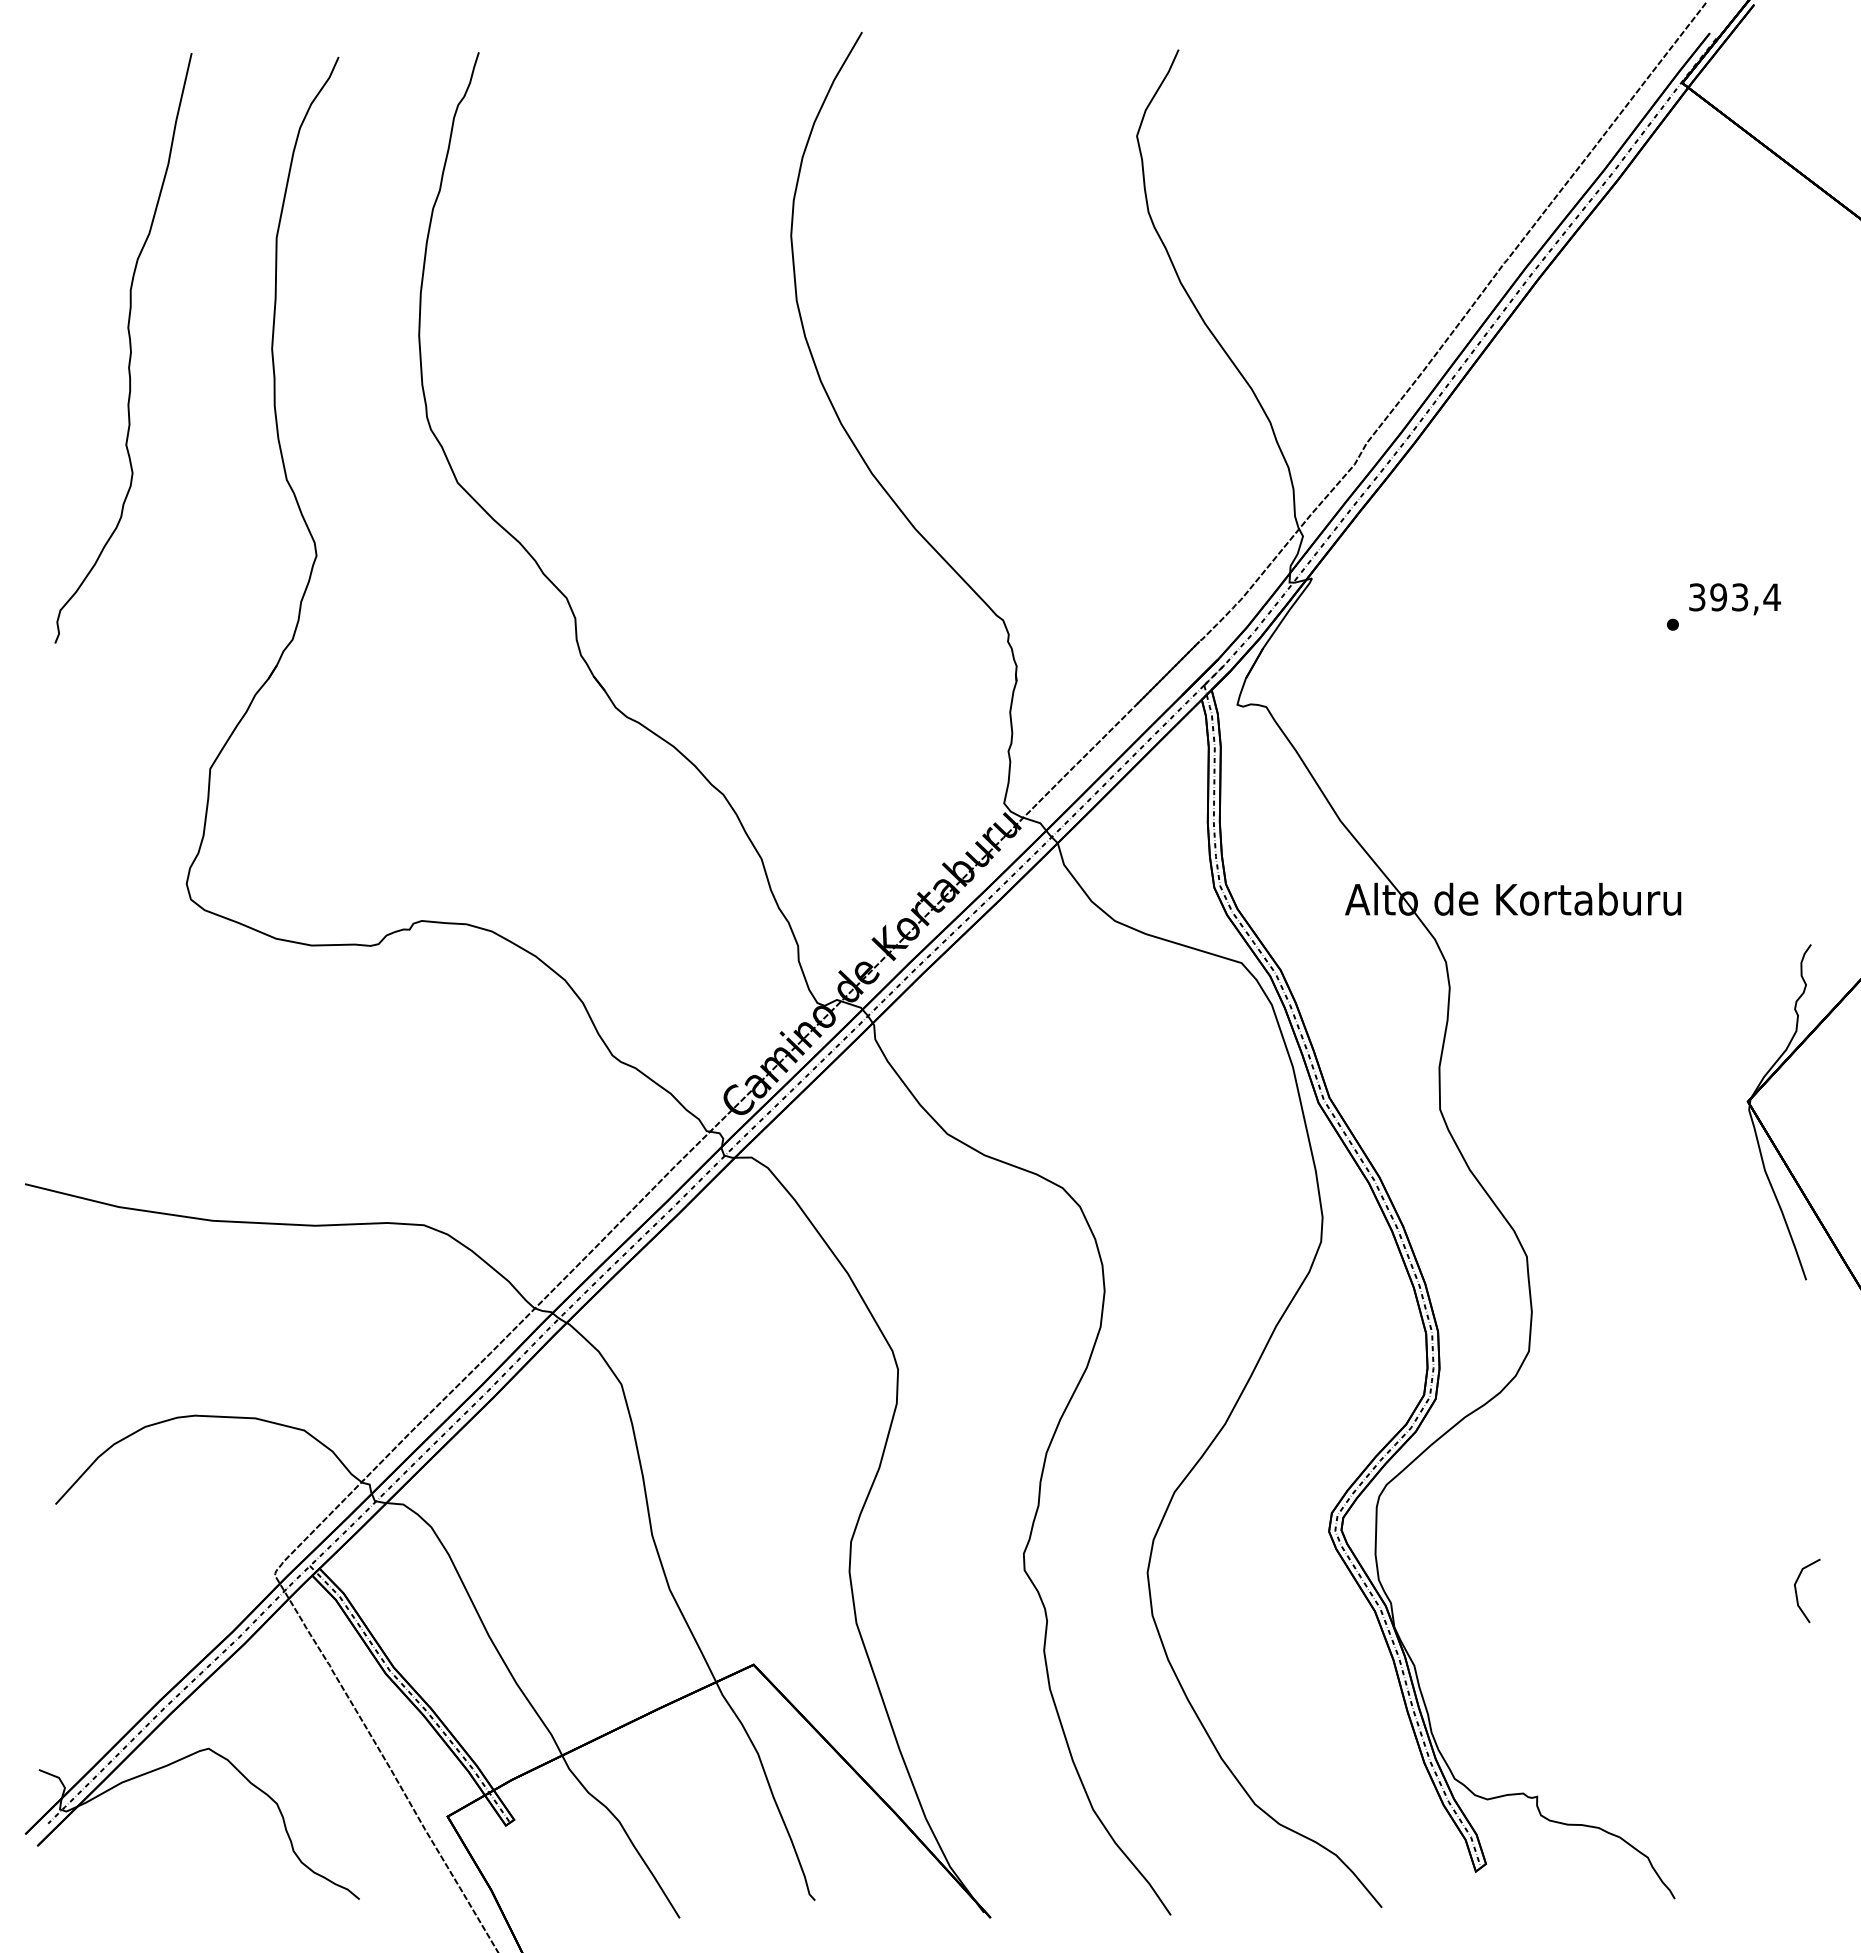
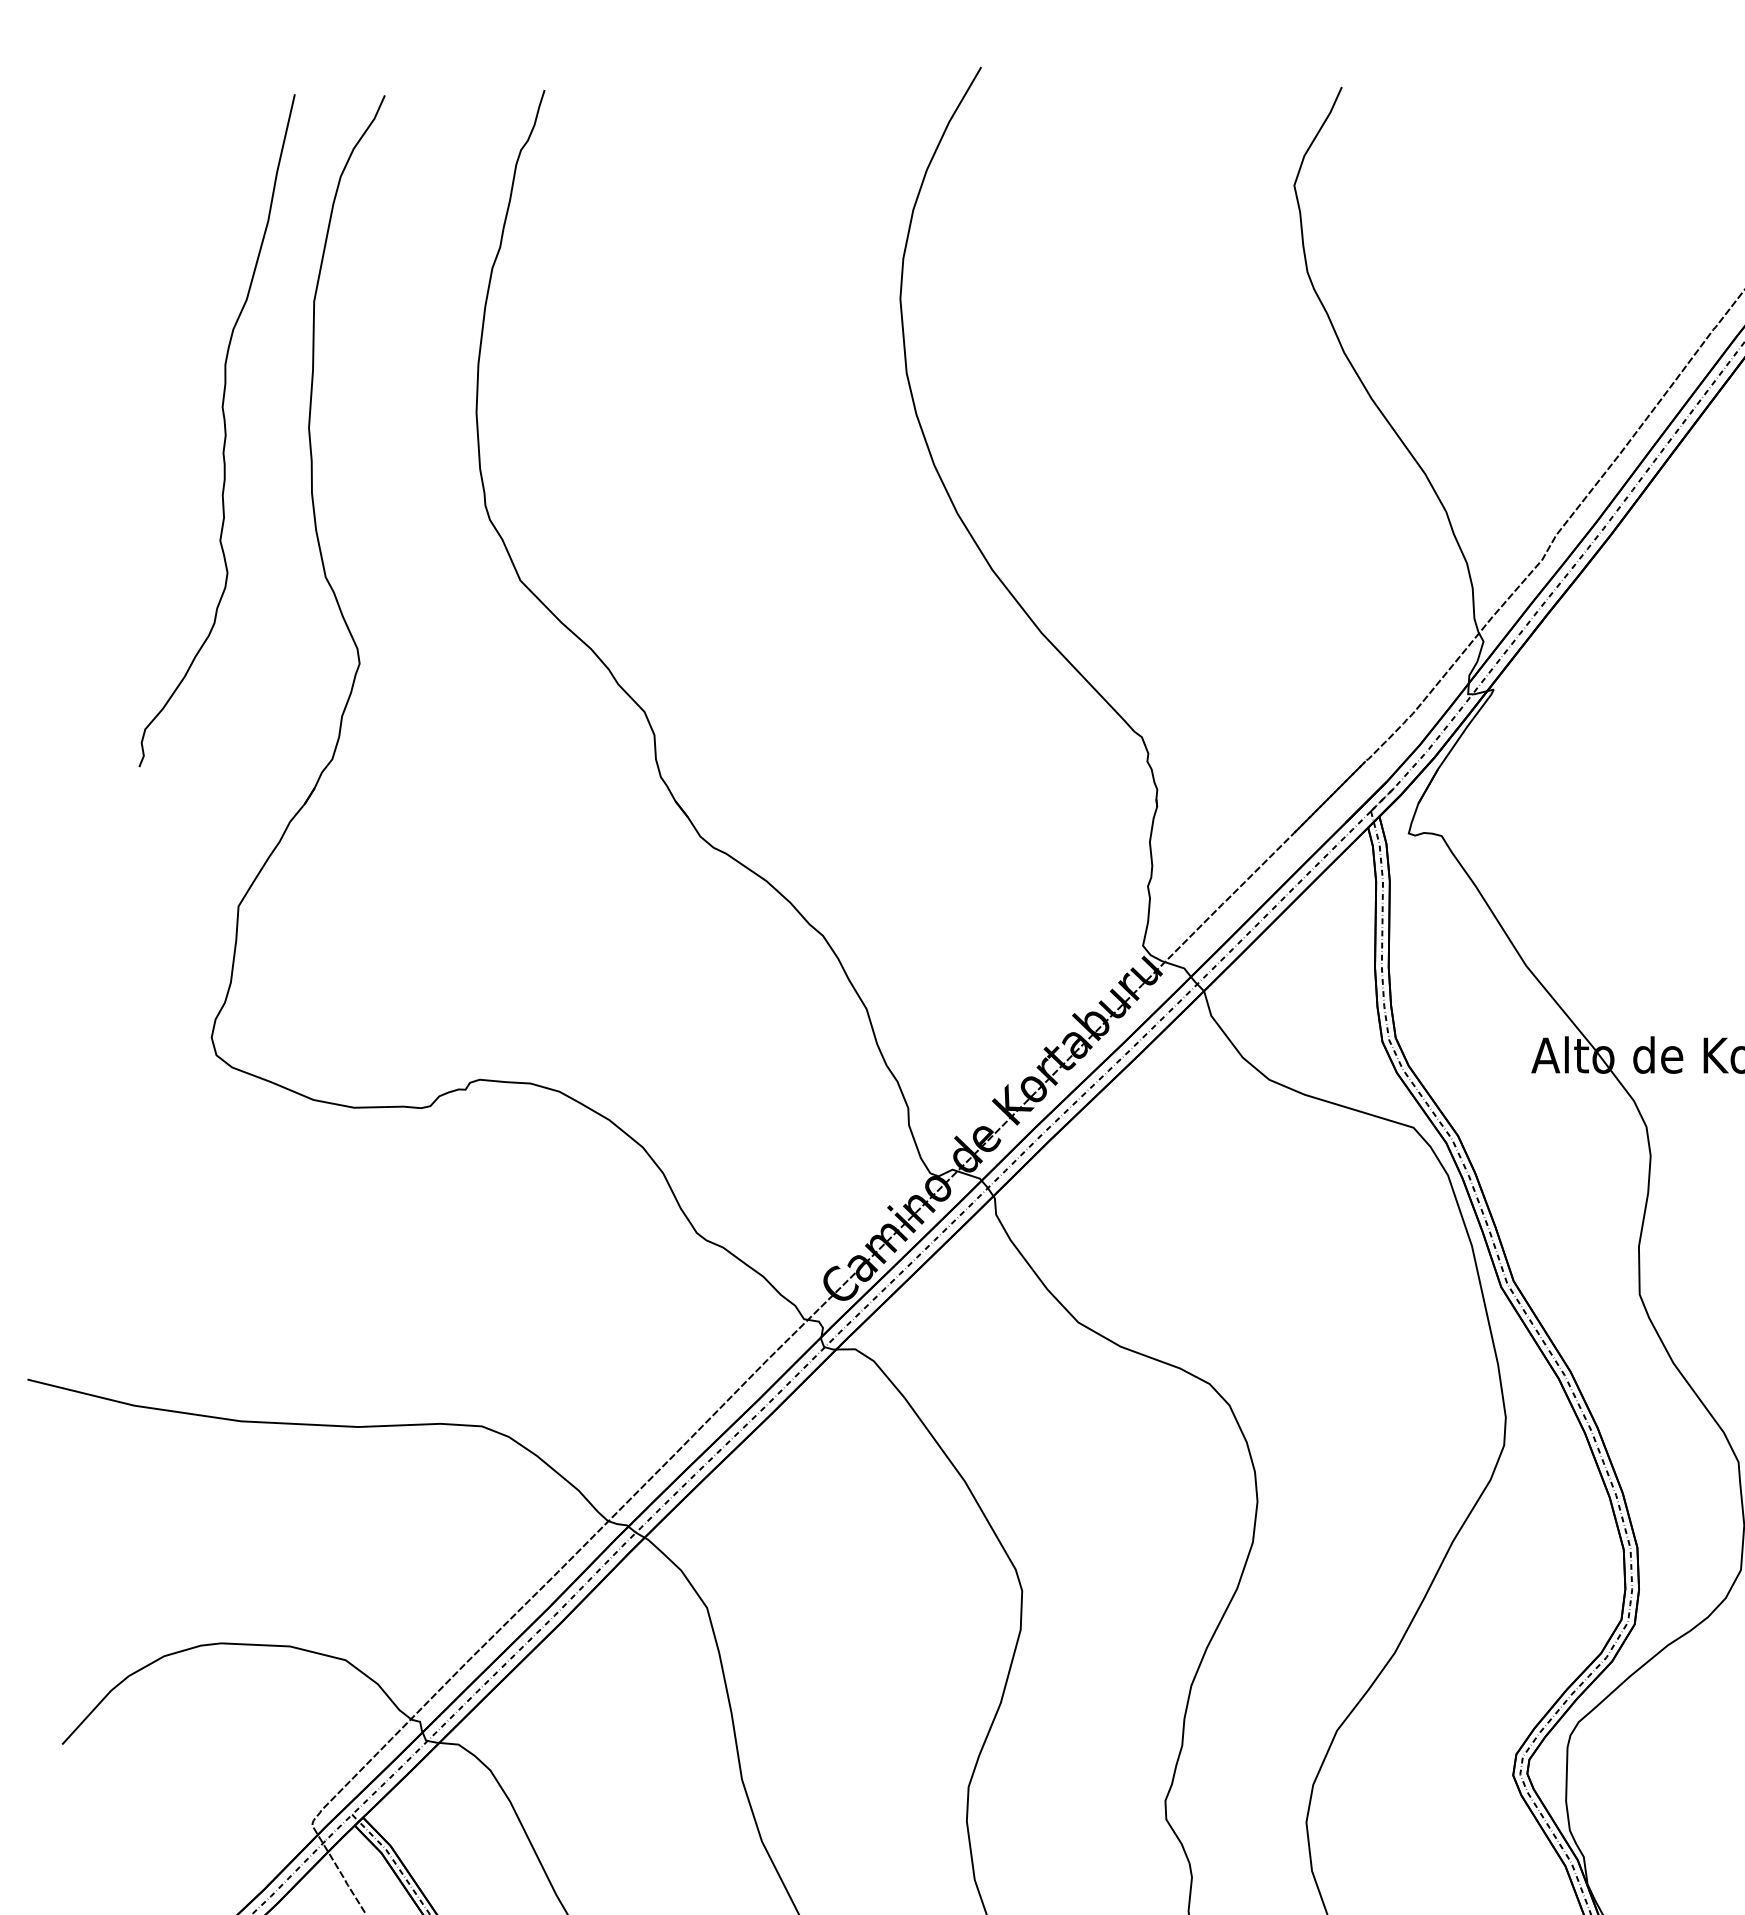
curve: (129, 348) -> (223, 430), moved

